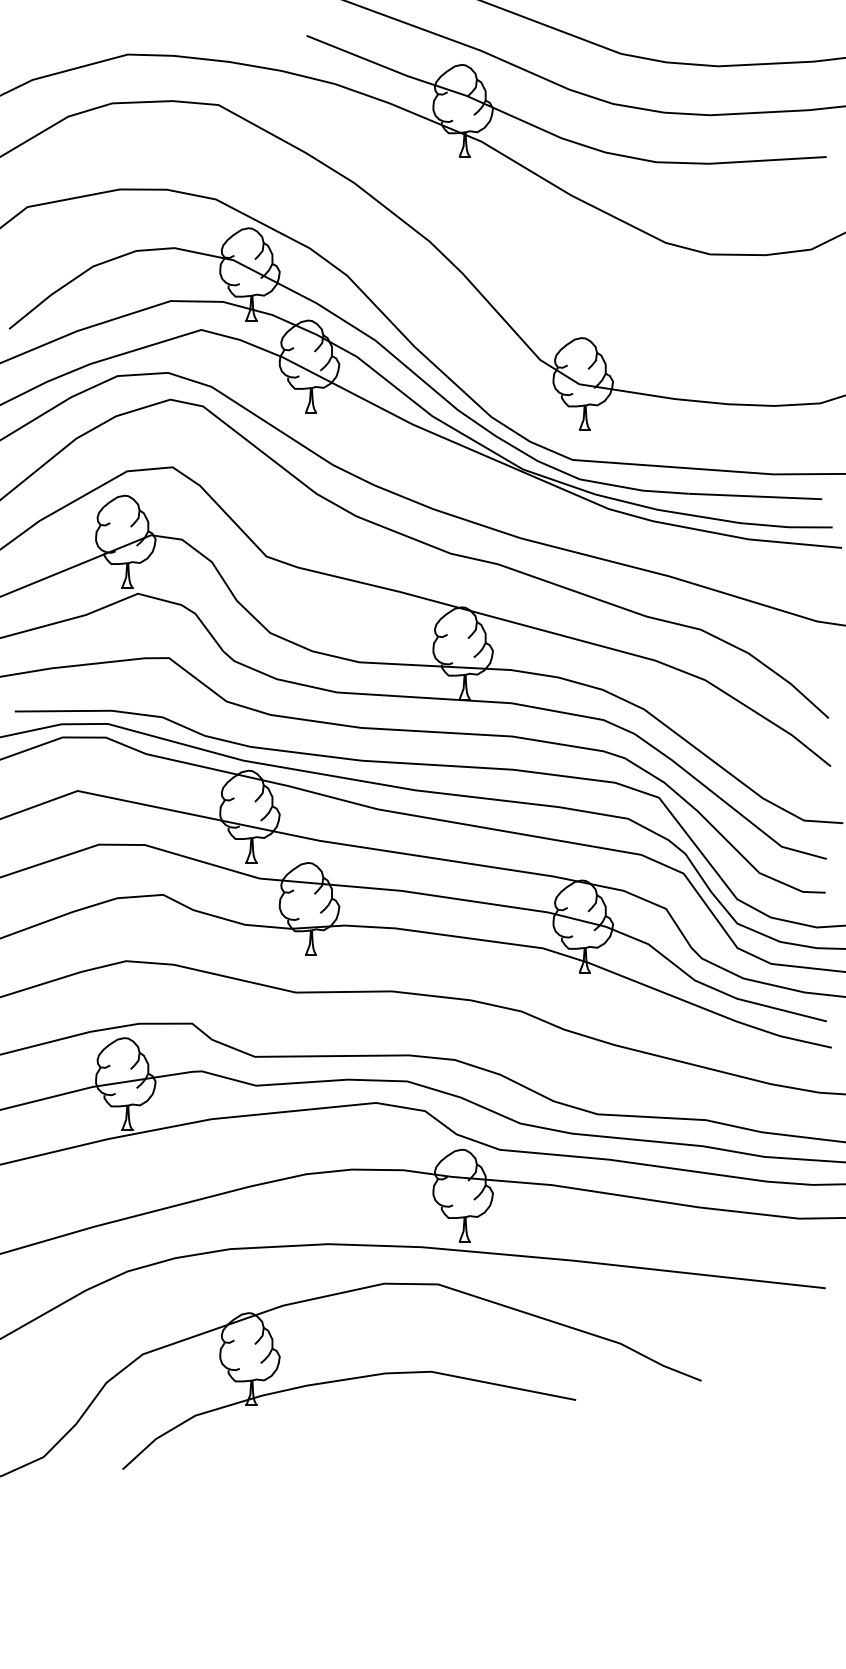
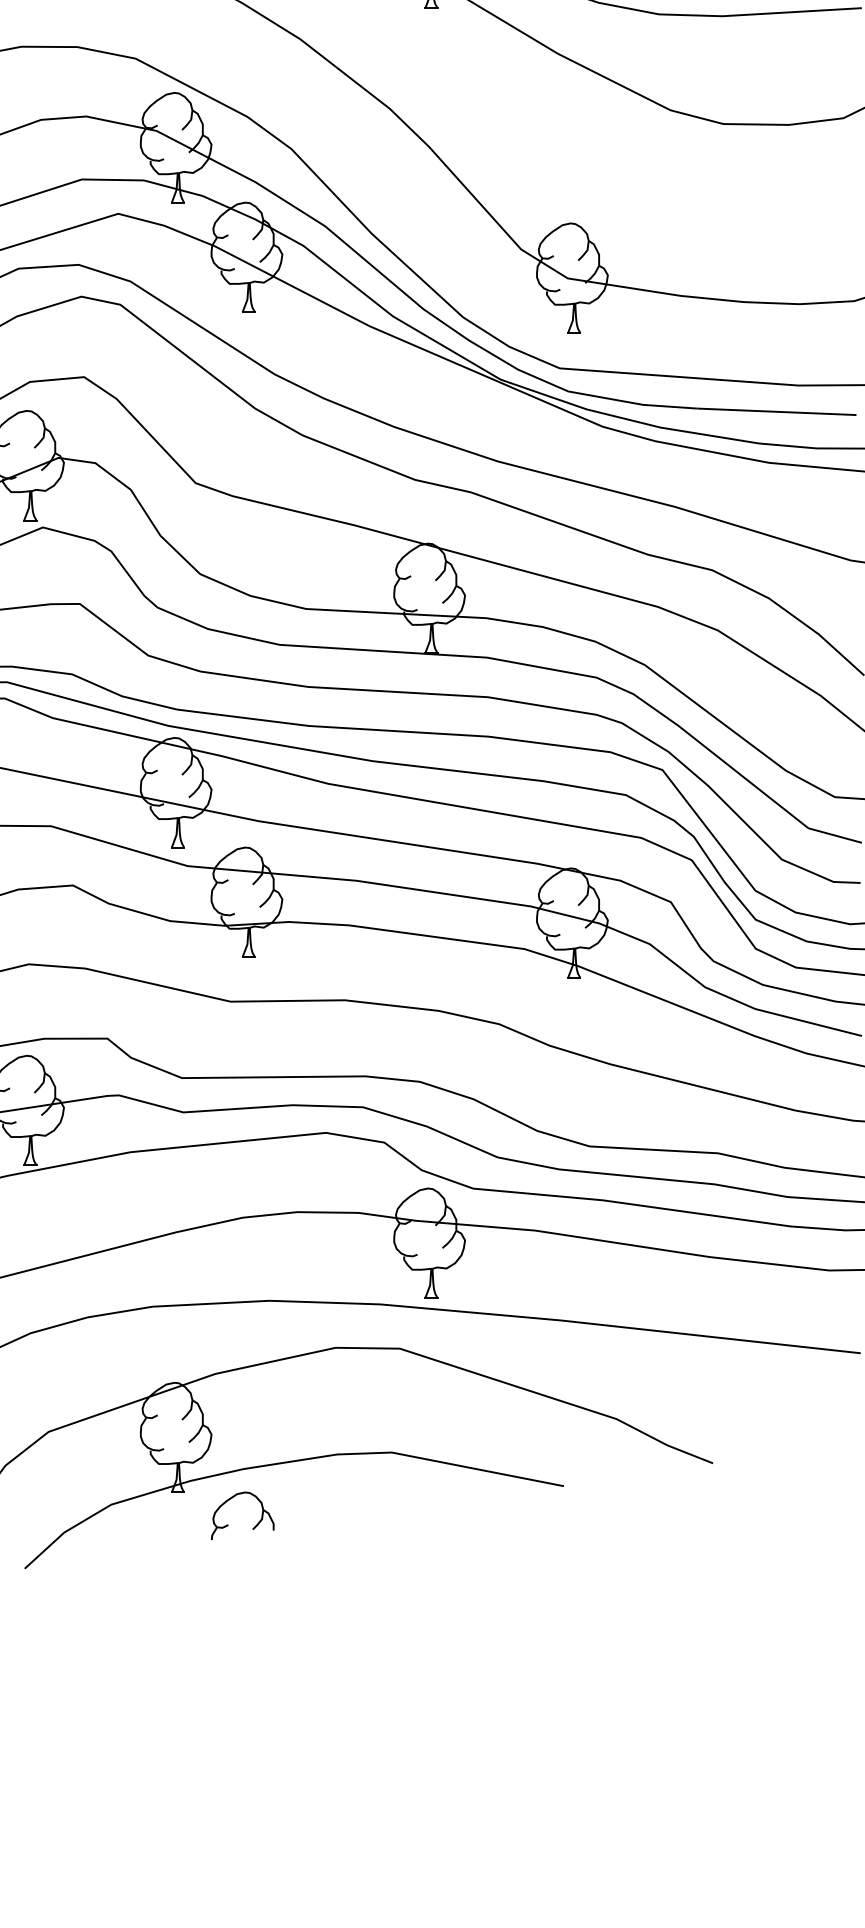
part: (315, 1434) -> (254, 1527), added

